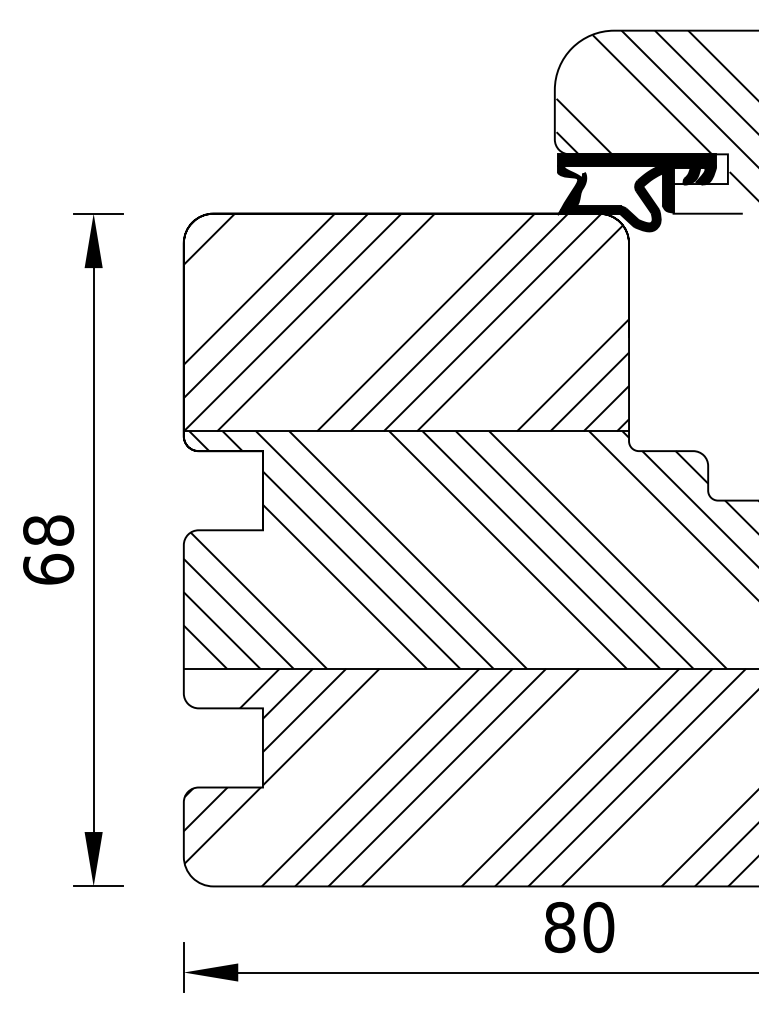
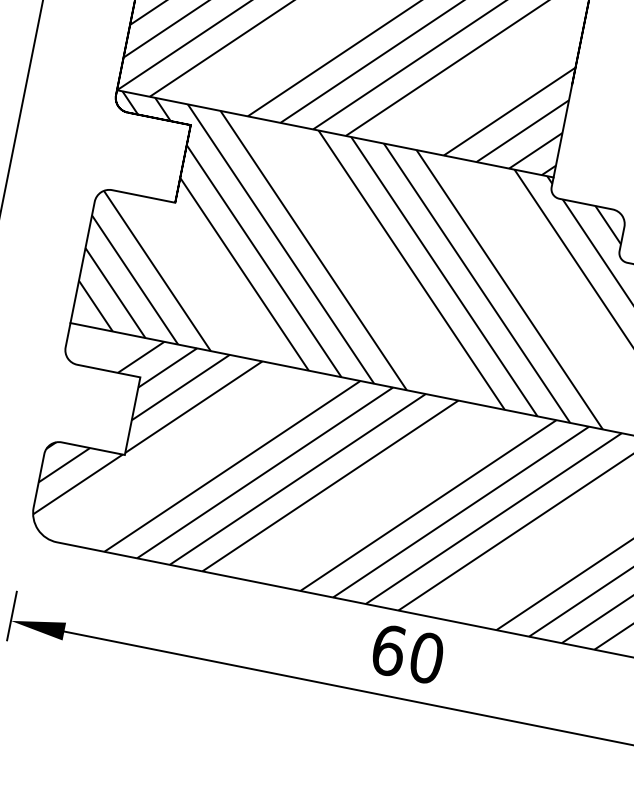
text: (559, 927) -> (388, 650), 80 -> 60

